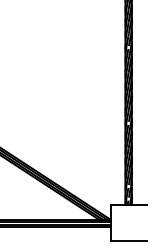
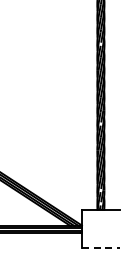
line: (129, 241) -> (101, 248), solid -> dashed

